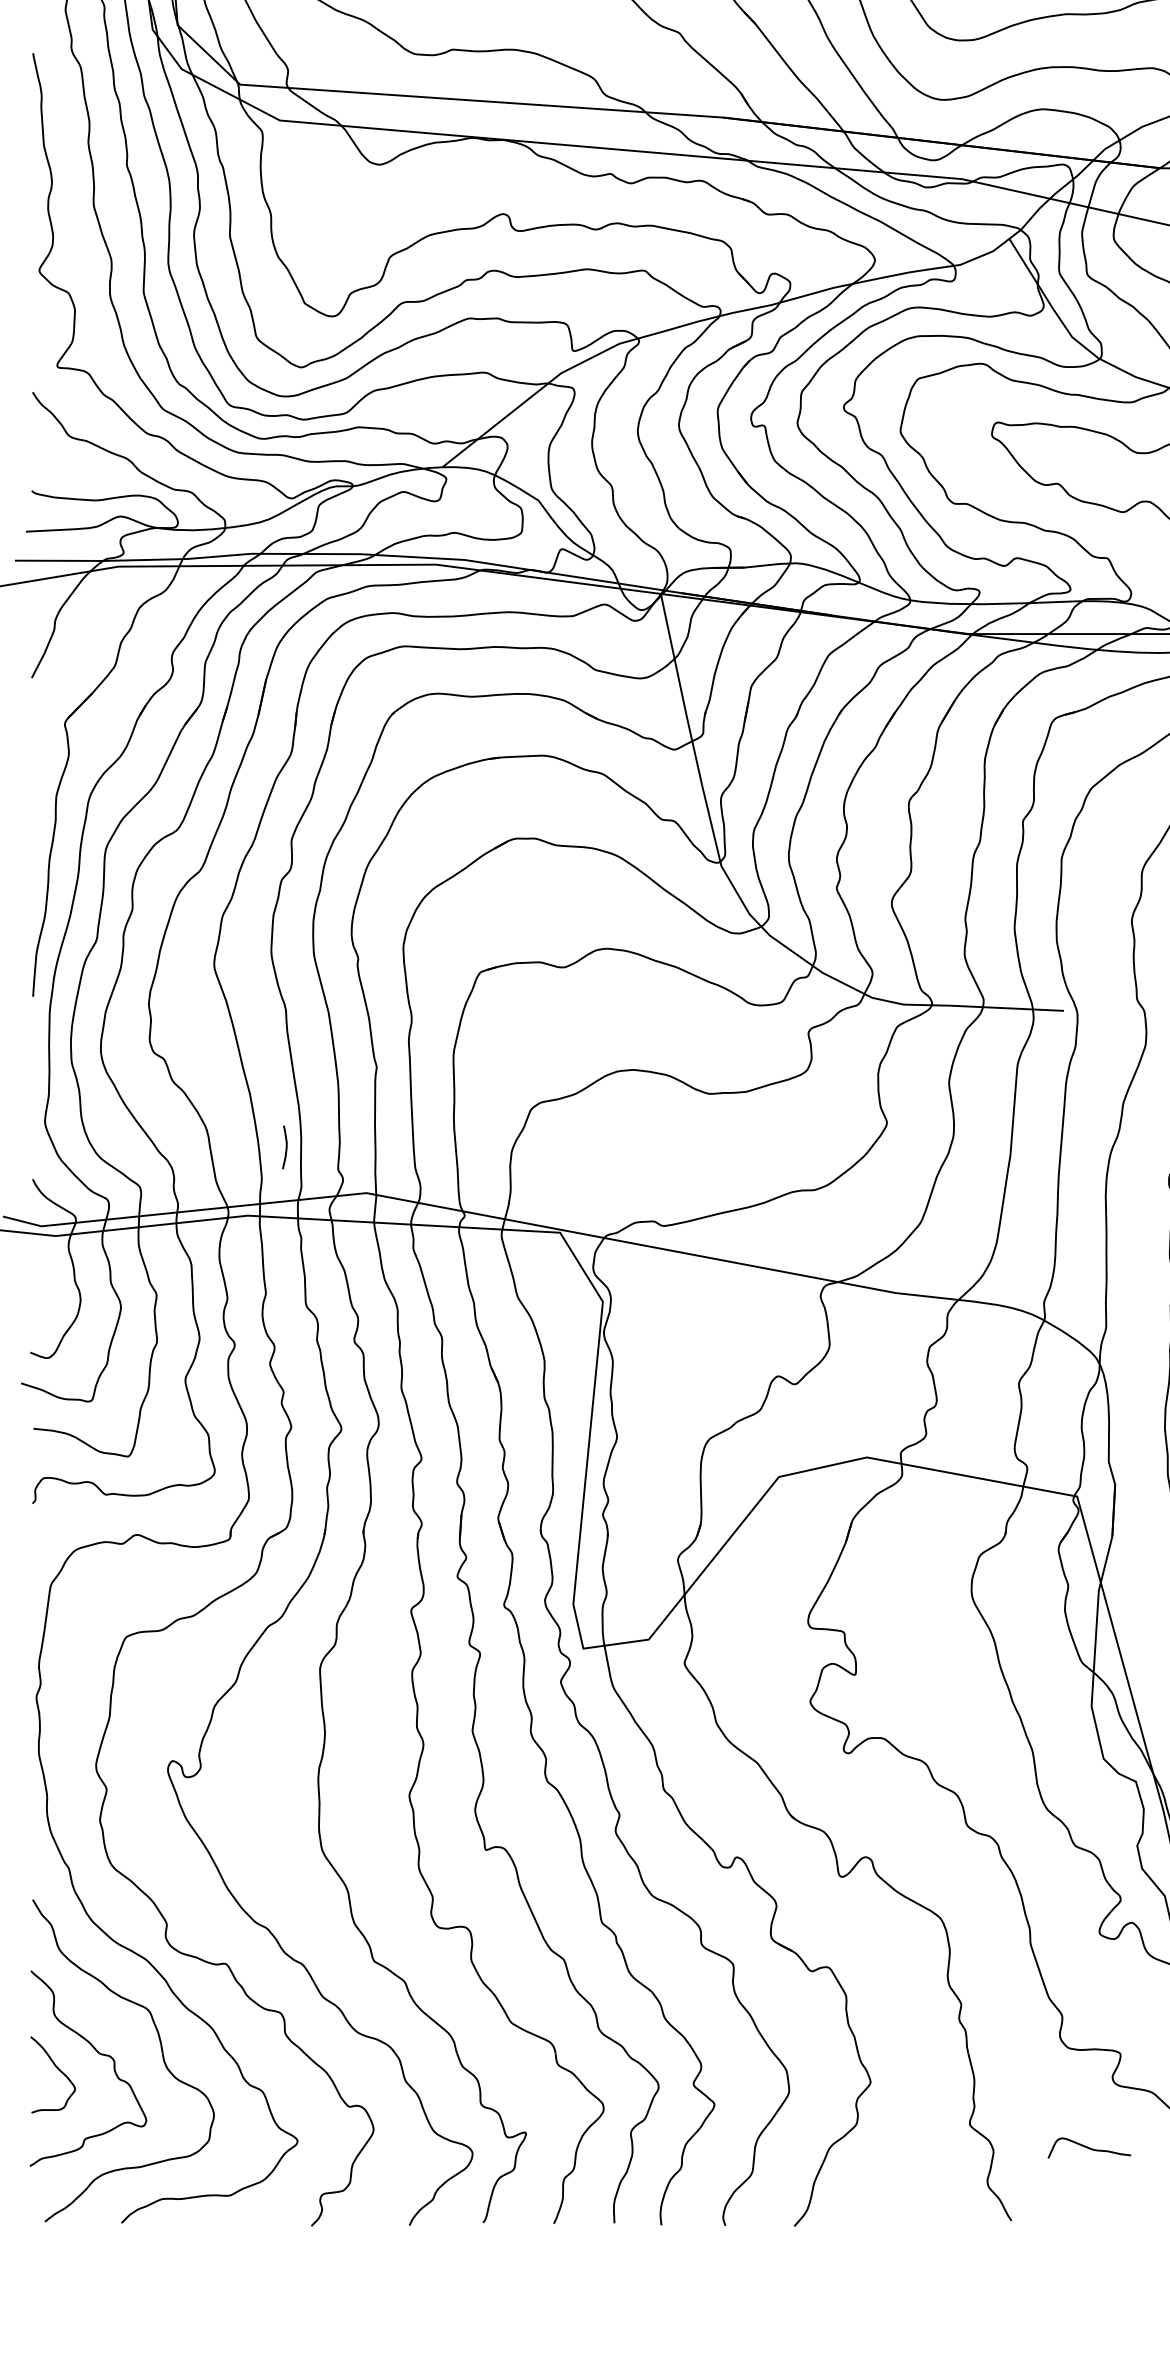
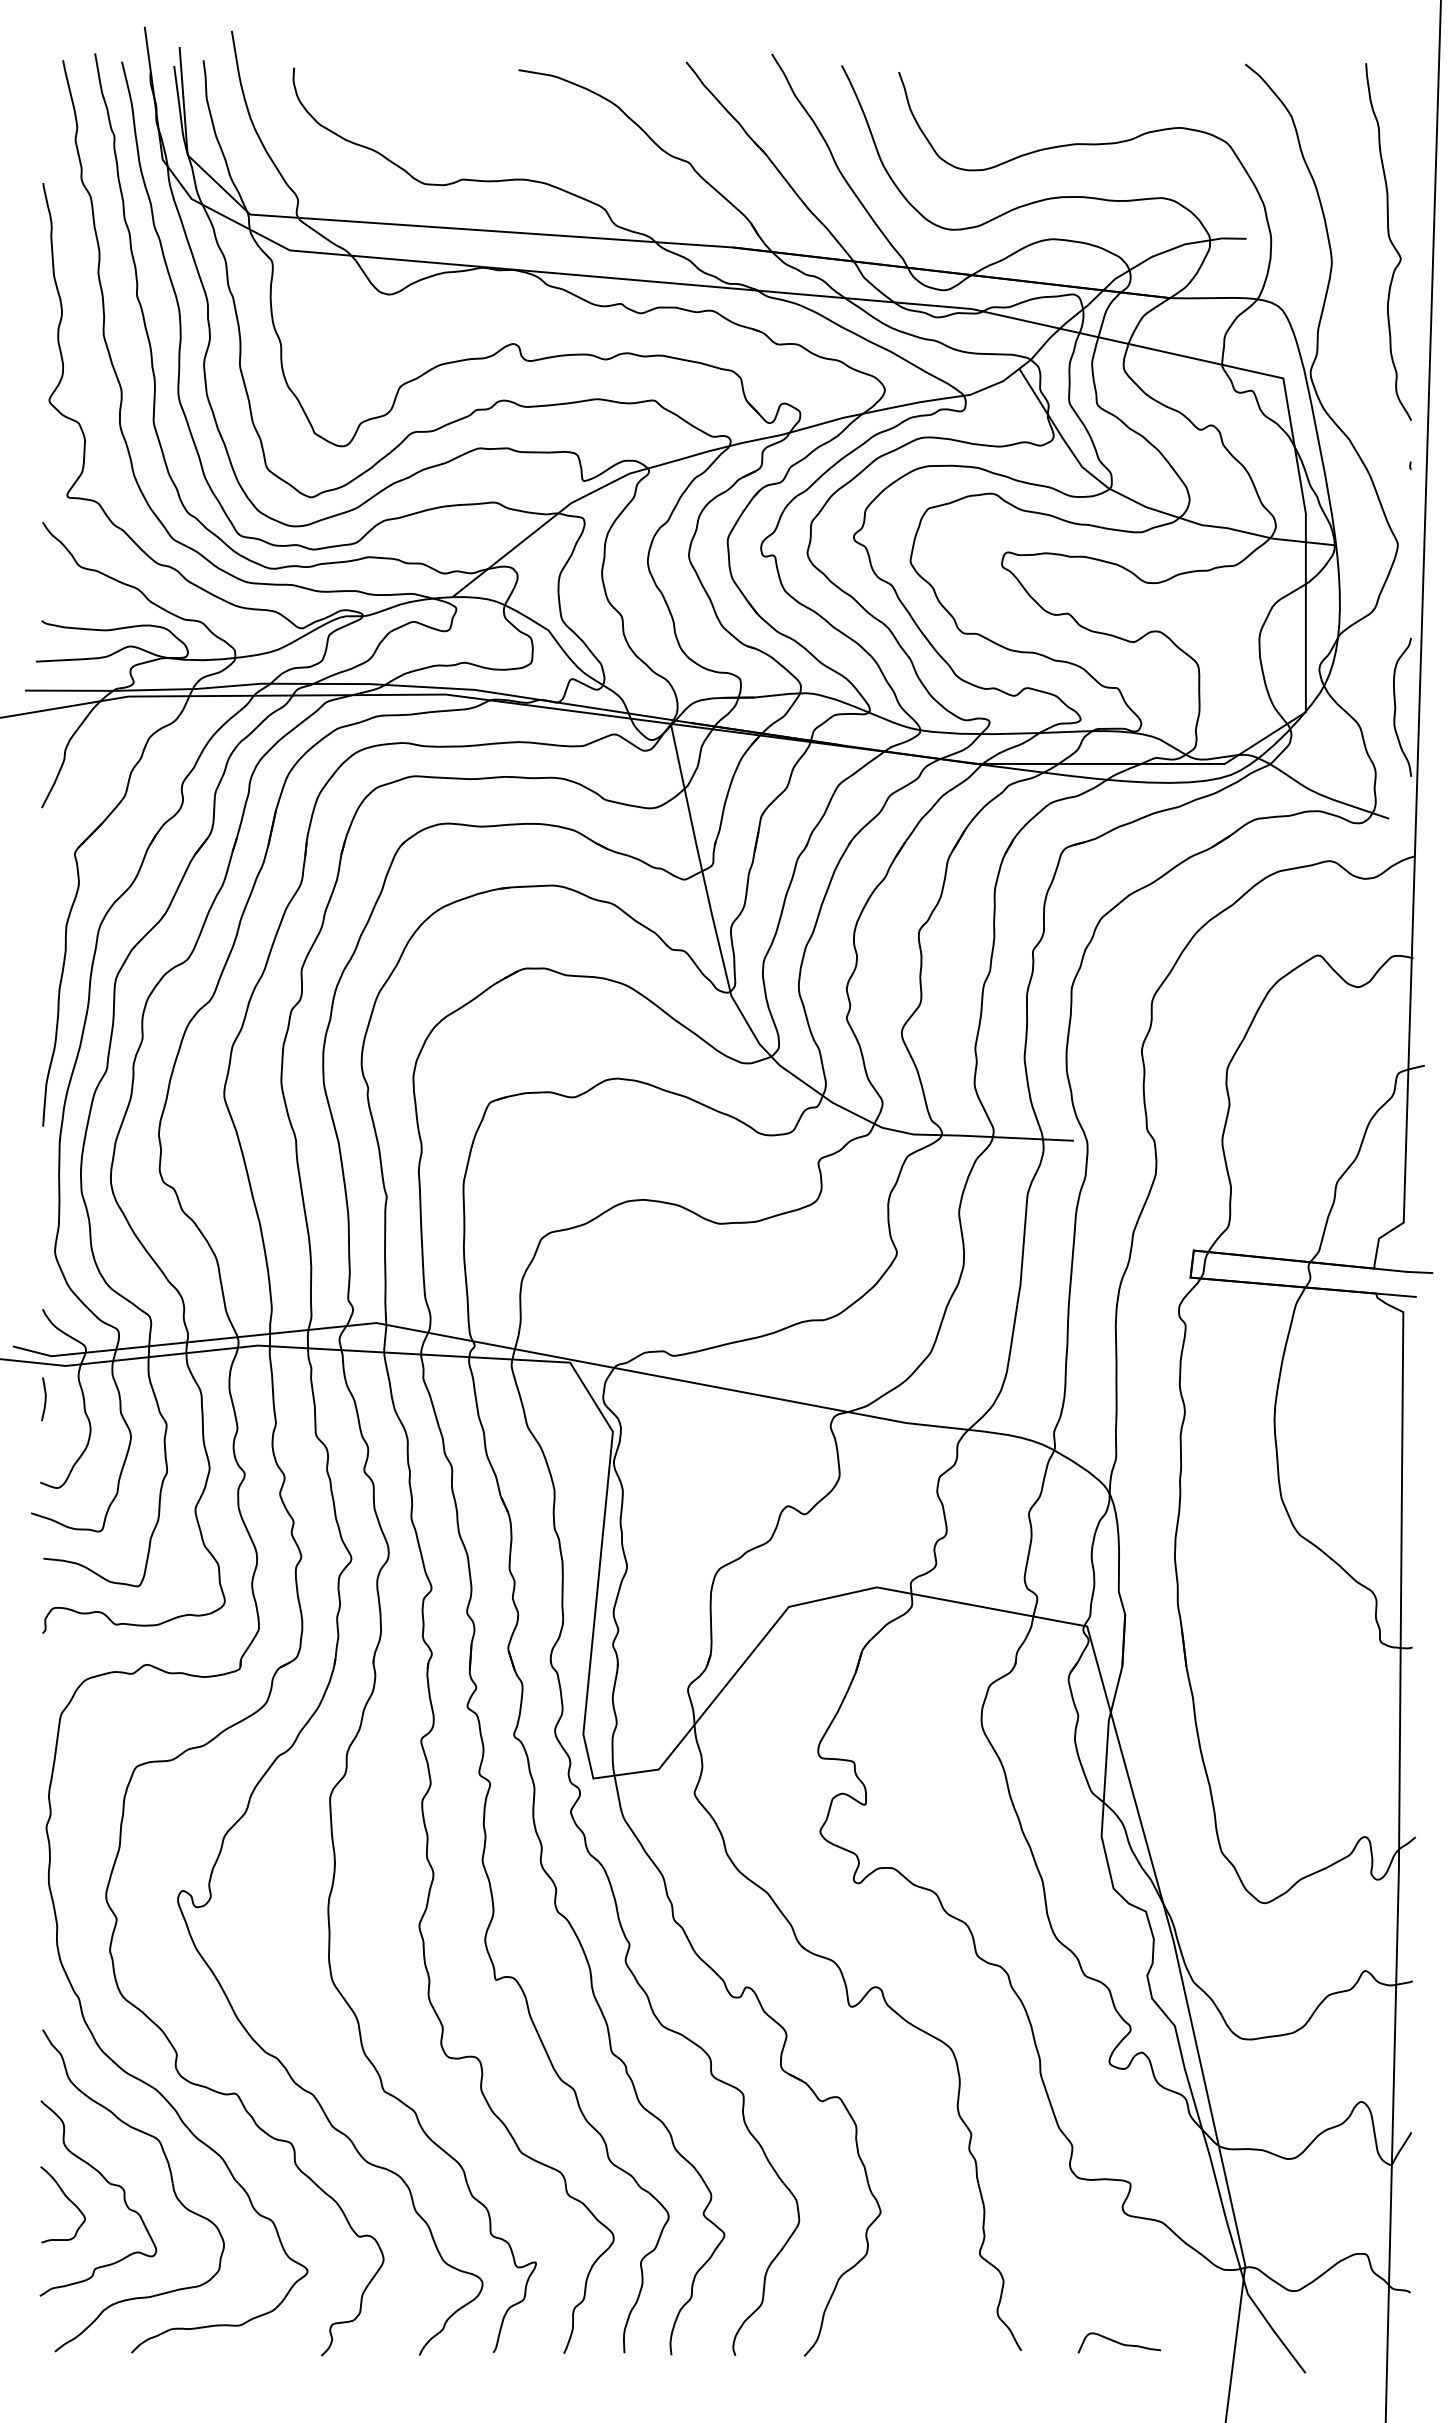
curve: (285, 1147) -> (44, 1399), moved
curve: (1089, 2147) -> (1119, 2342), moved

